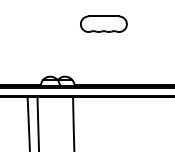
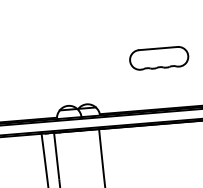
part: (103, 23) -> (158, 57), moved

